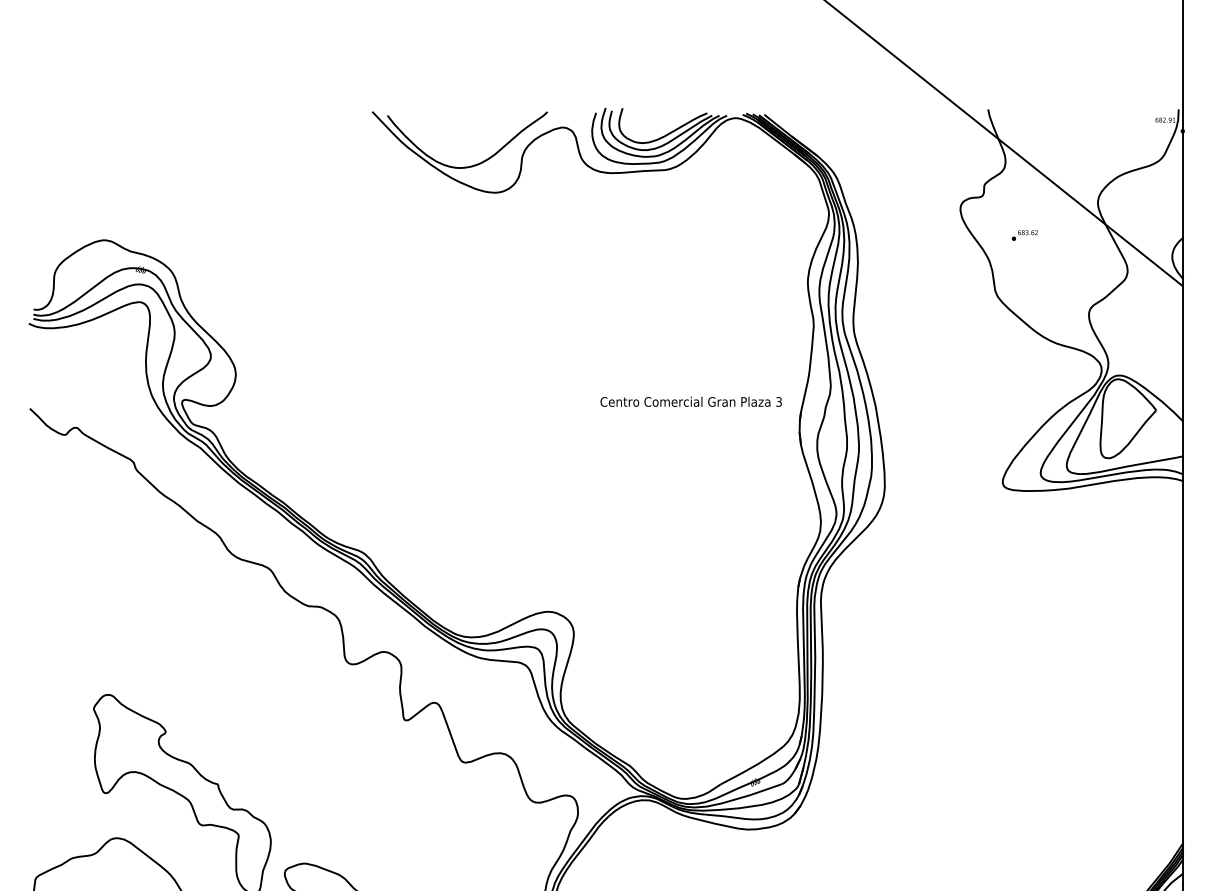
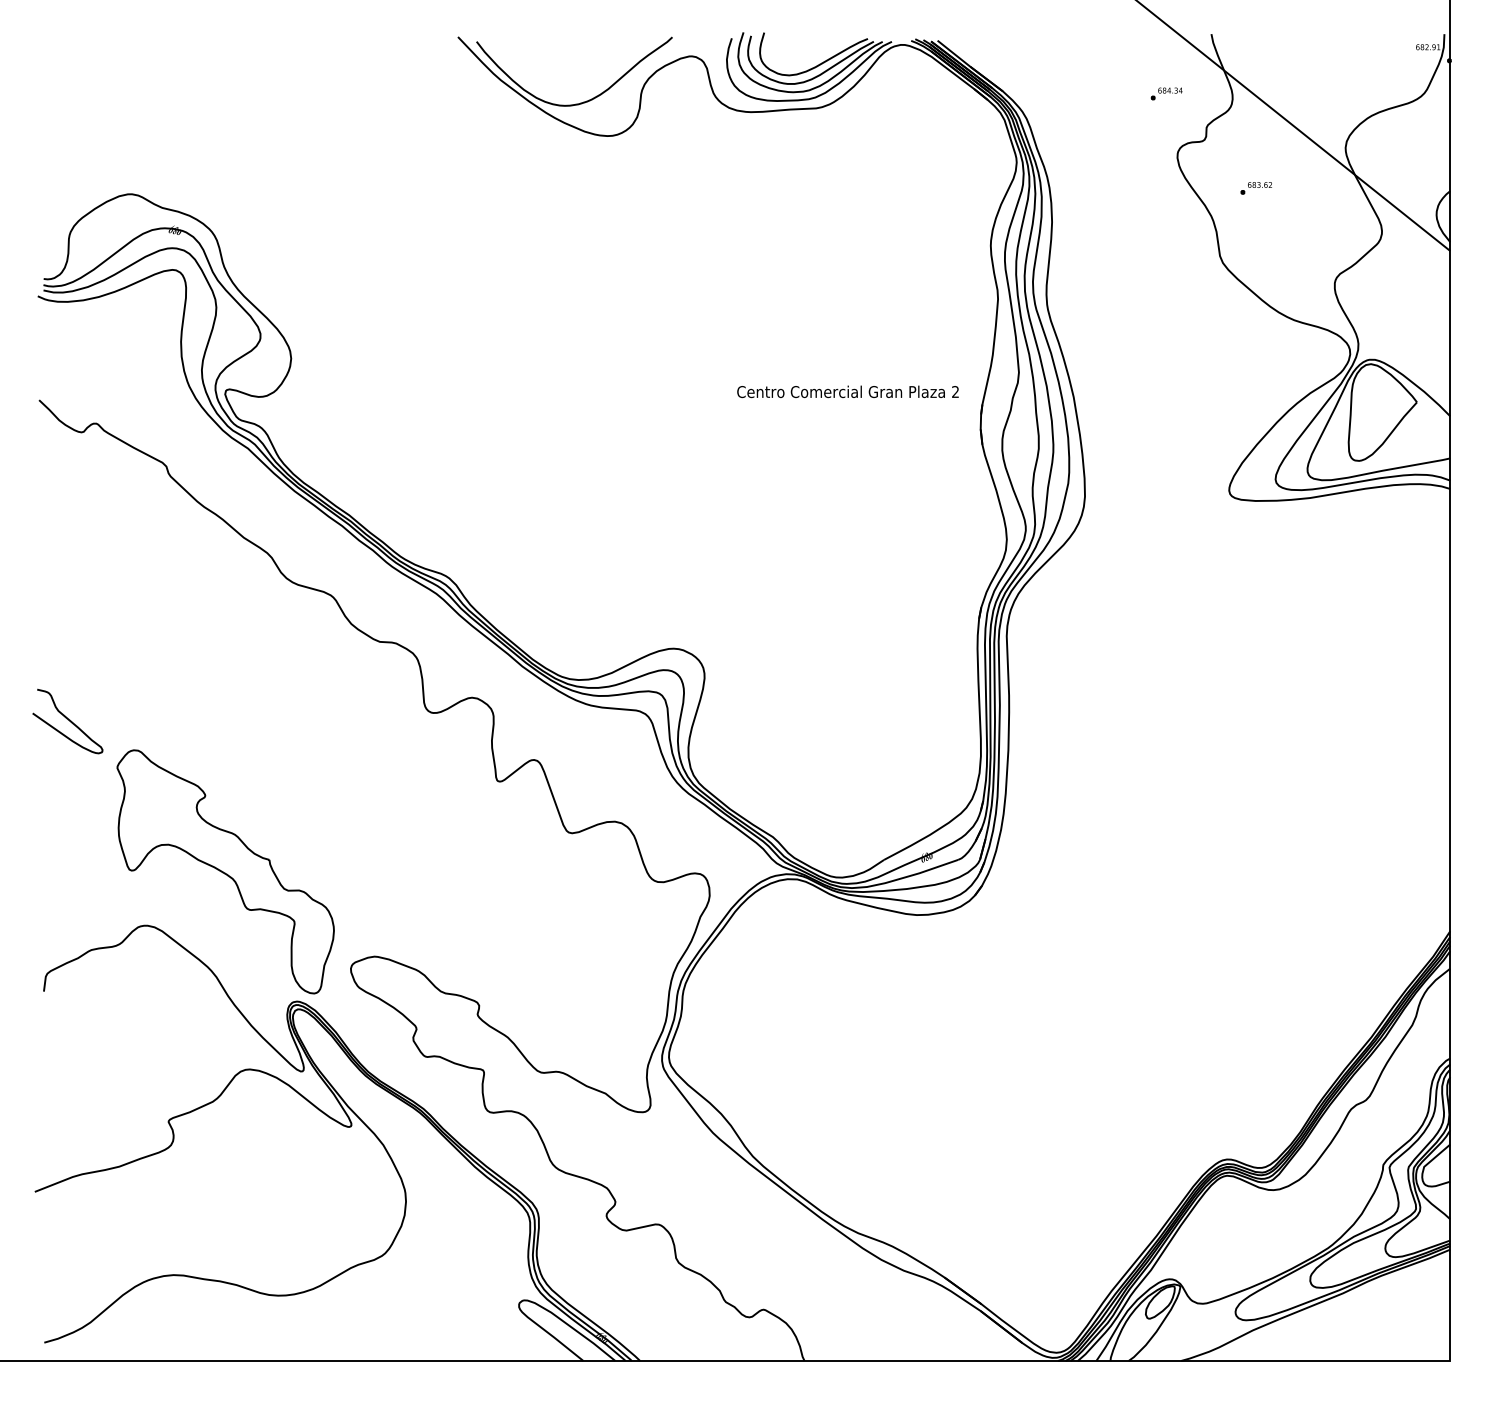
part: (951, 157) -> (1166, 93), added
text: (778, 402) -> (955, 392), 3 -> 2
curve: (53, 670) -> (68, 720), added

